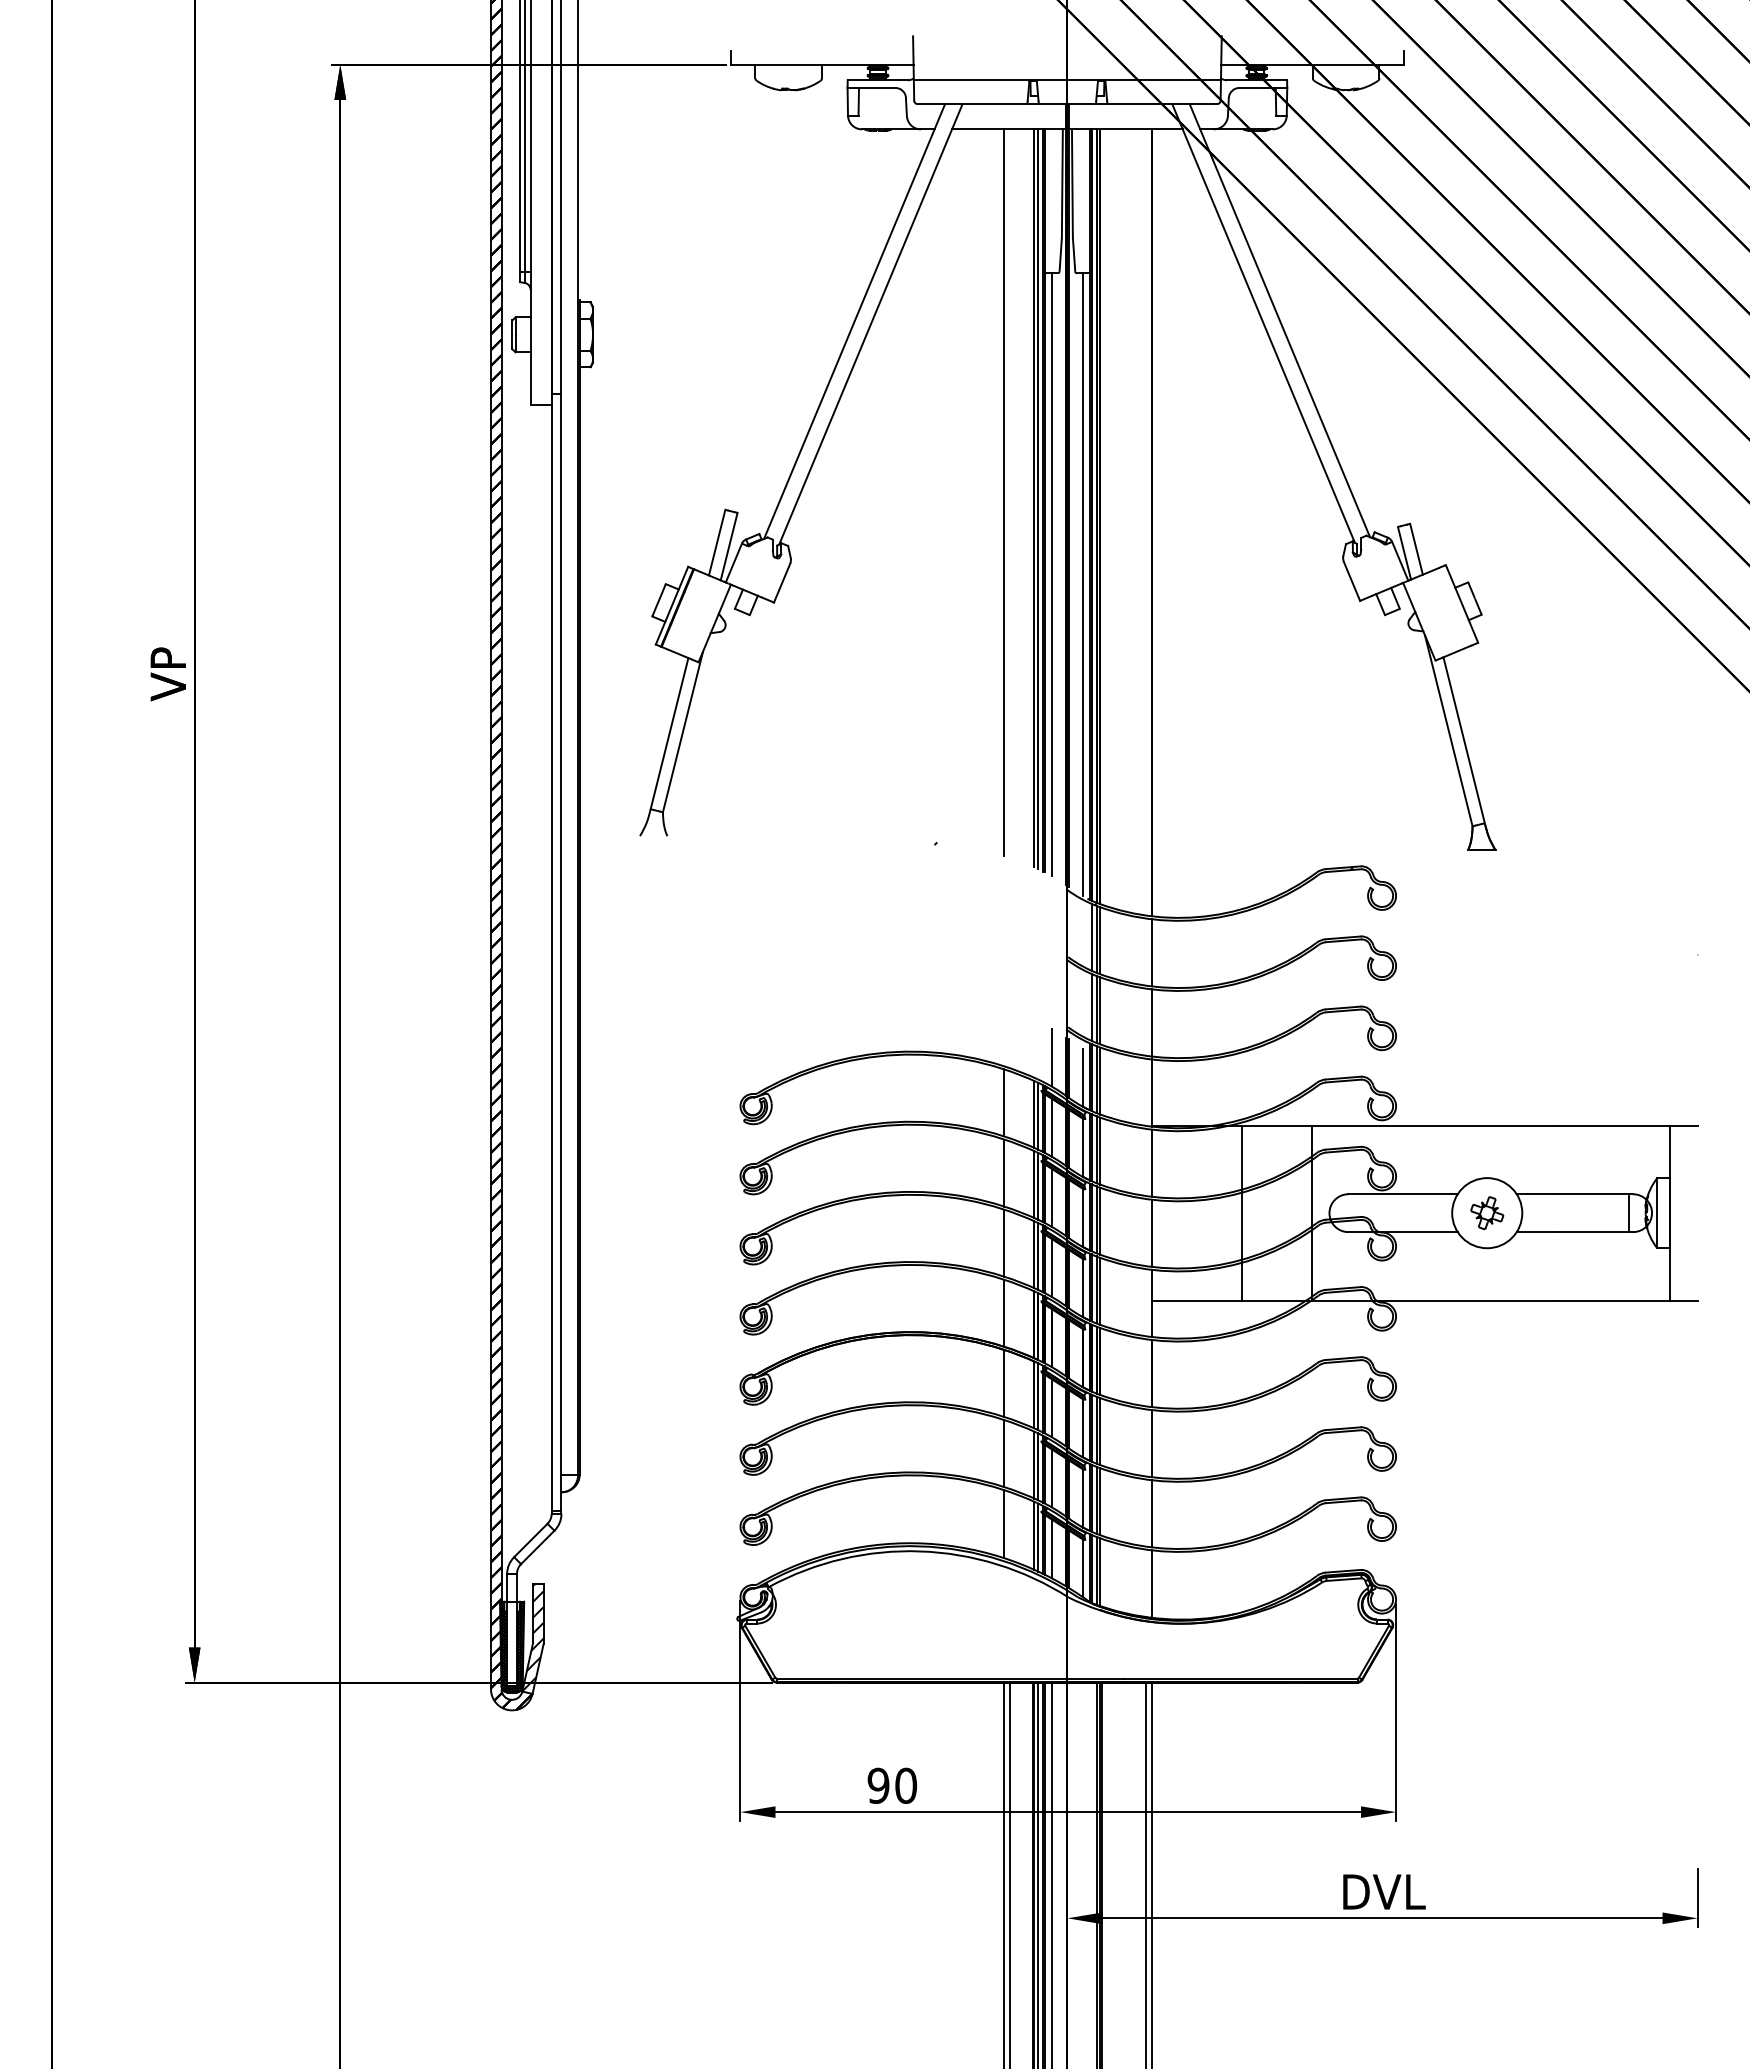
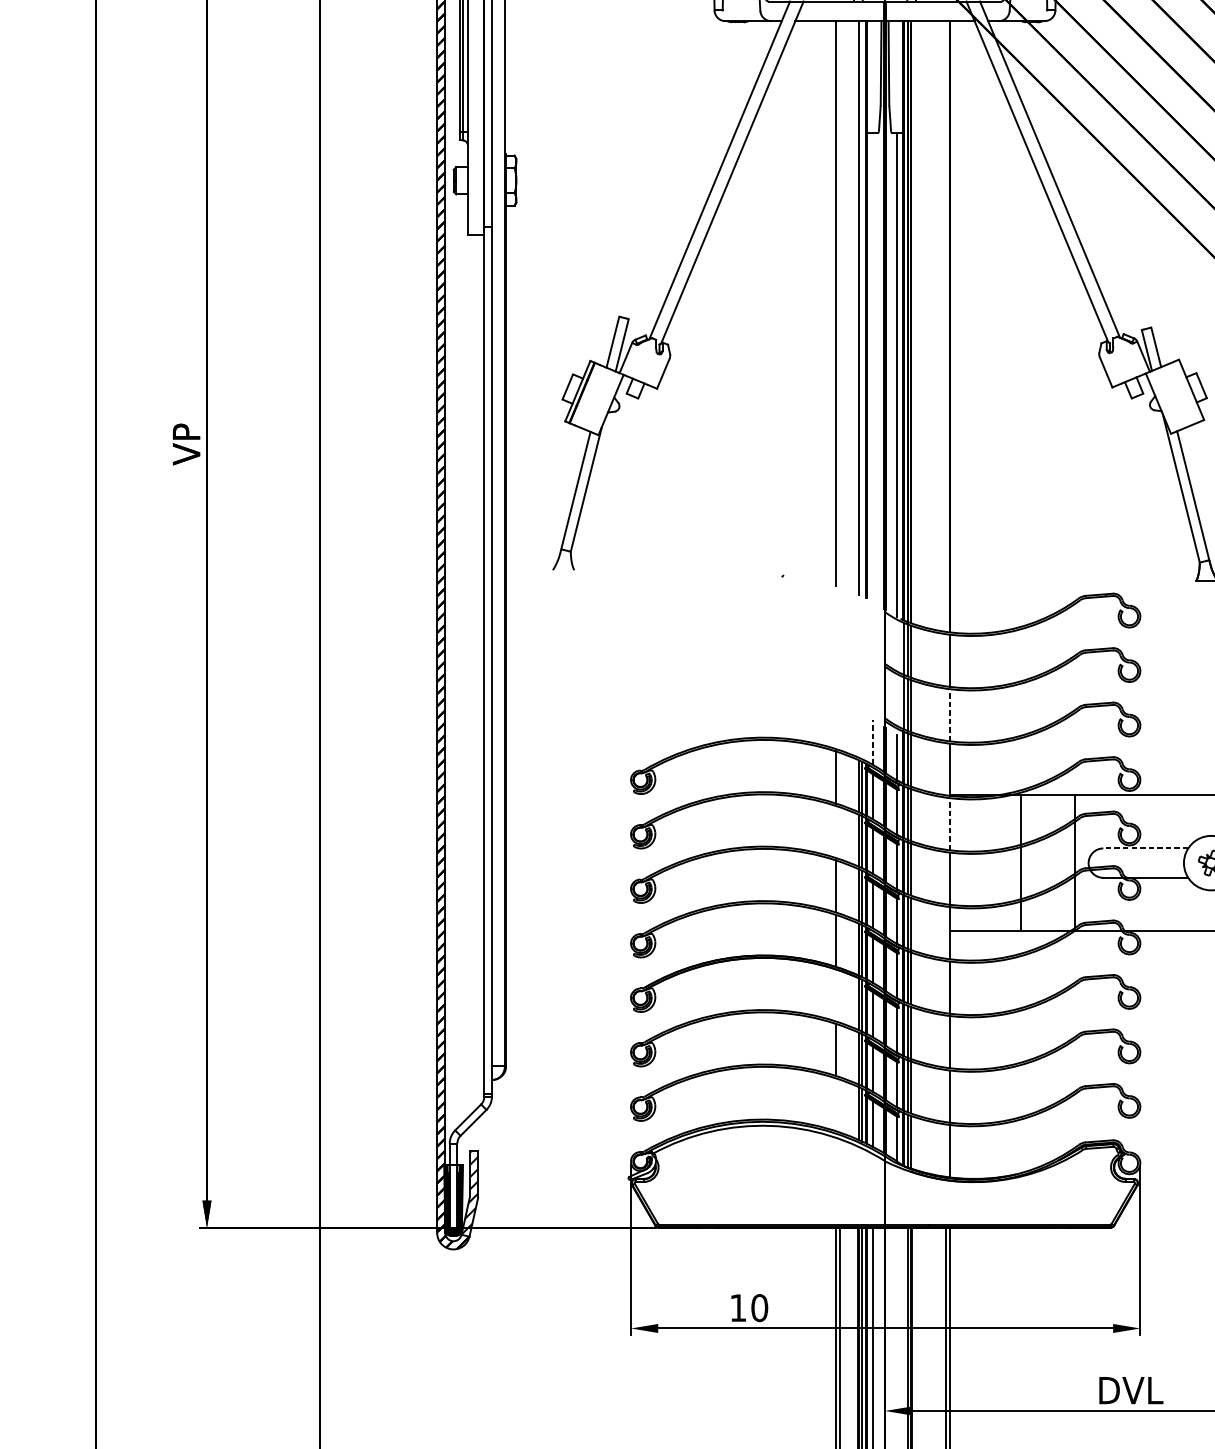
line: (1038, 499) -> (862, 308), removed
line: (1051, 574) -> (872, 366), removed
line: (1151, 1022) -> (950, 715), solid -> dashed
line: (1051, 1057) -> (872, 742), solid -> dashed
line: (1151, 1163) -> (950, 824), solid -> dashed
line: (1004, 1172) -> (836, 831), removed
line: (1403, 1194) -> (1146, 848), solid -> dashed
line: (1004, 1382) -> (836, 994), removed
line: (1004, 1524) -> (836, 1105), removed
text: (878, 1785) -> (738, 1307), 90 -> 10

